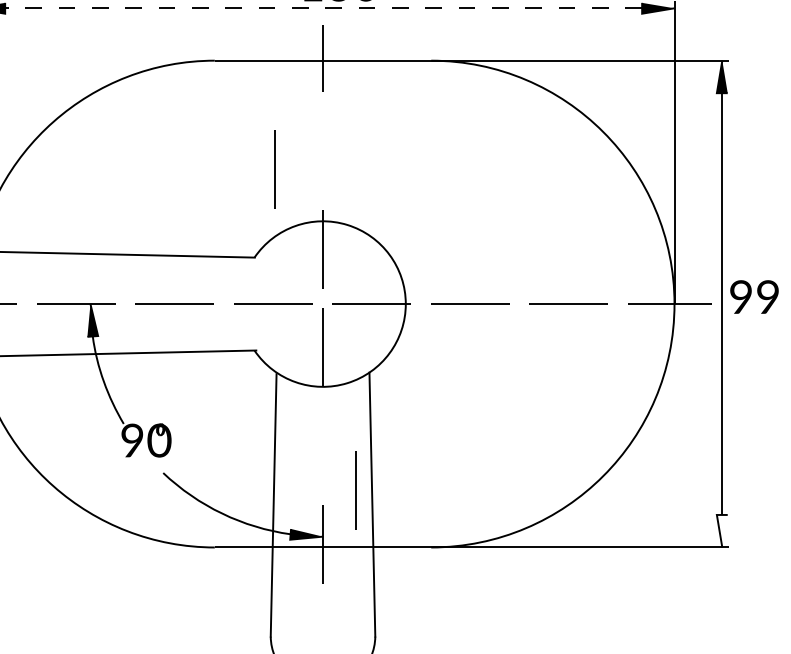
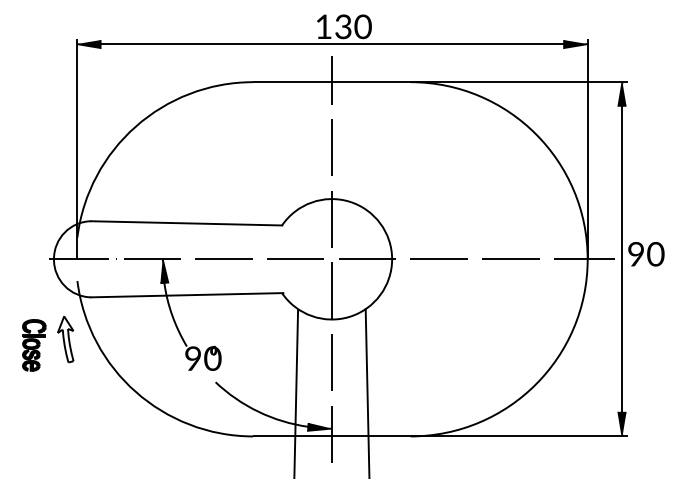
line: (323, 8) -> (332, 44), dashed -> solid
line: (274, 169) -> (331, 147), moved
text: (767, 297) -> (655, 254), 99 -> 90
line: (355, 489) -> (331, 362), moved
fill: (722, 531) -> (622, 424), added

